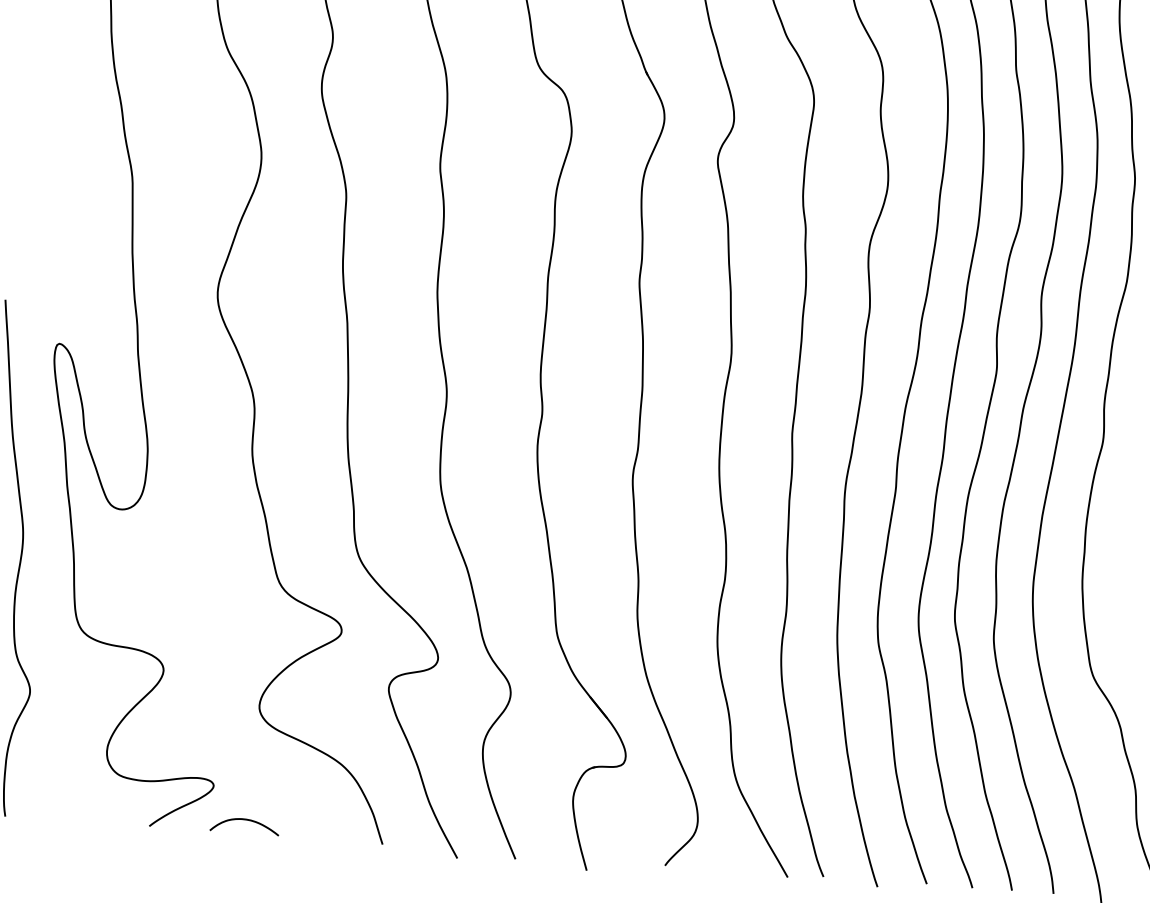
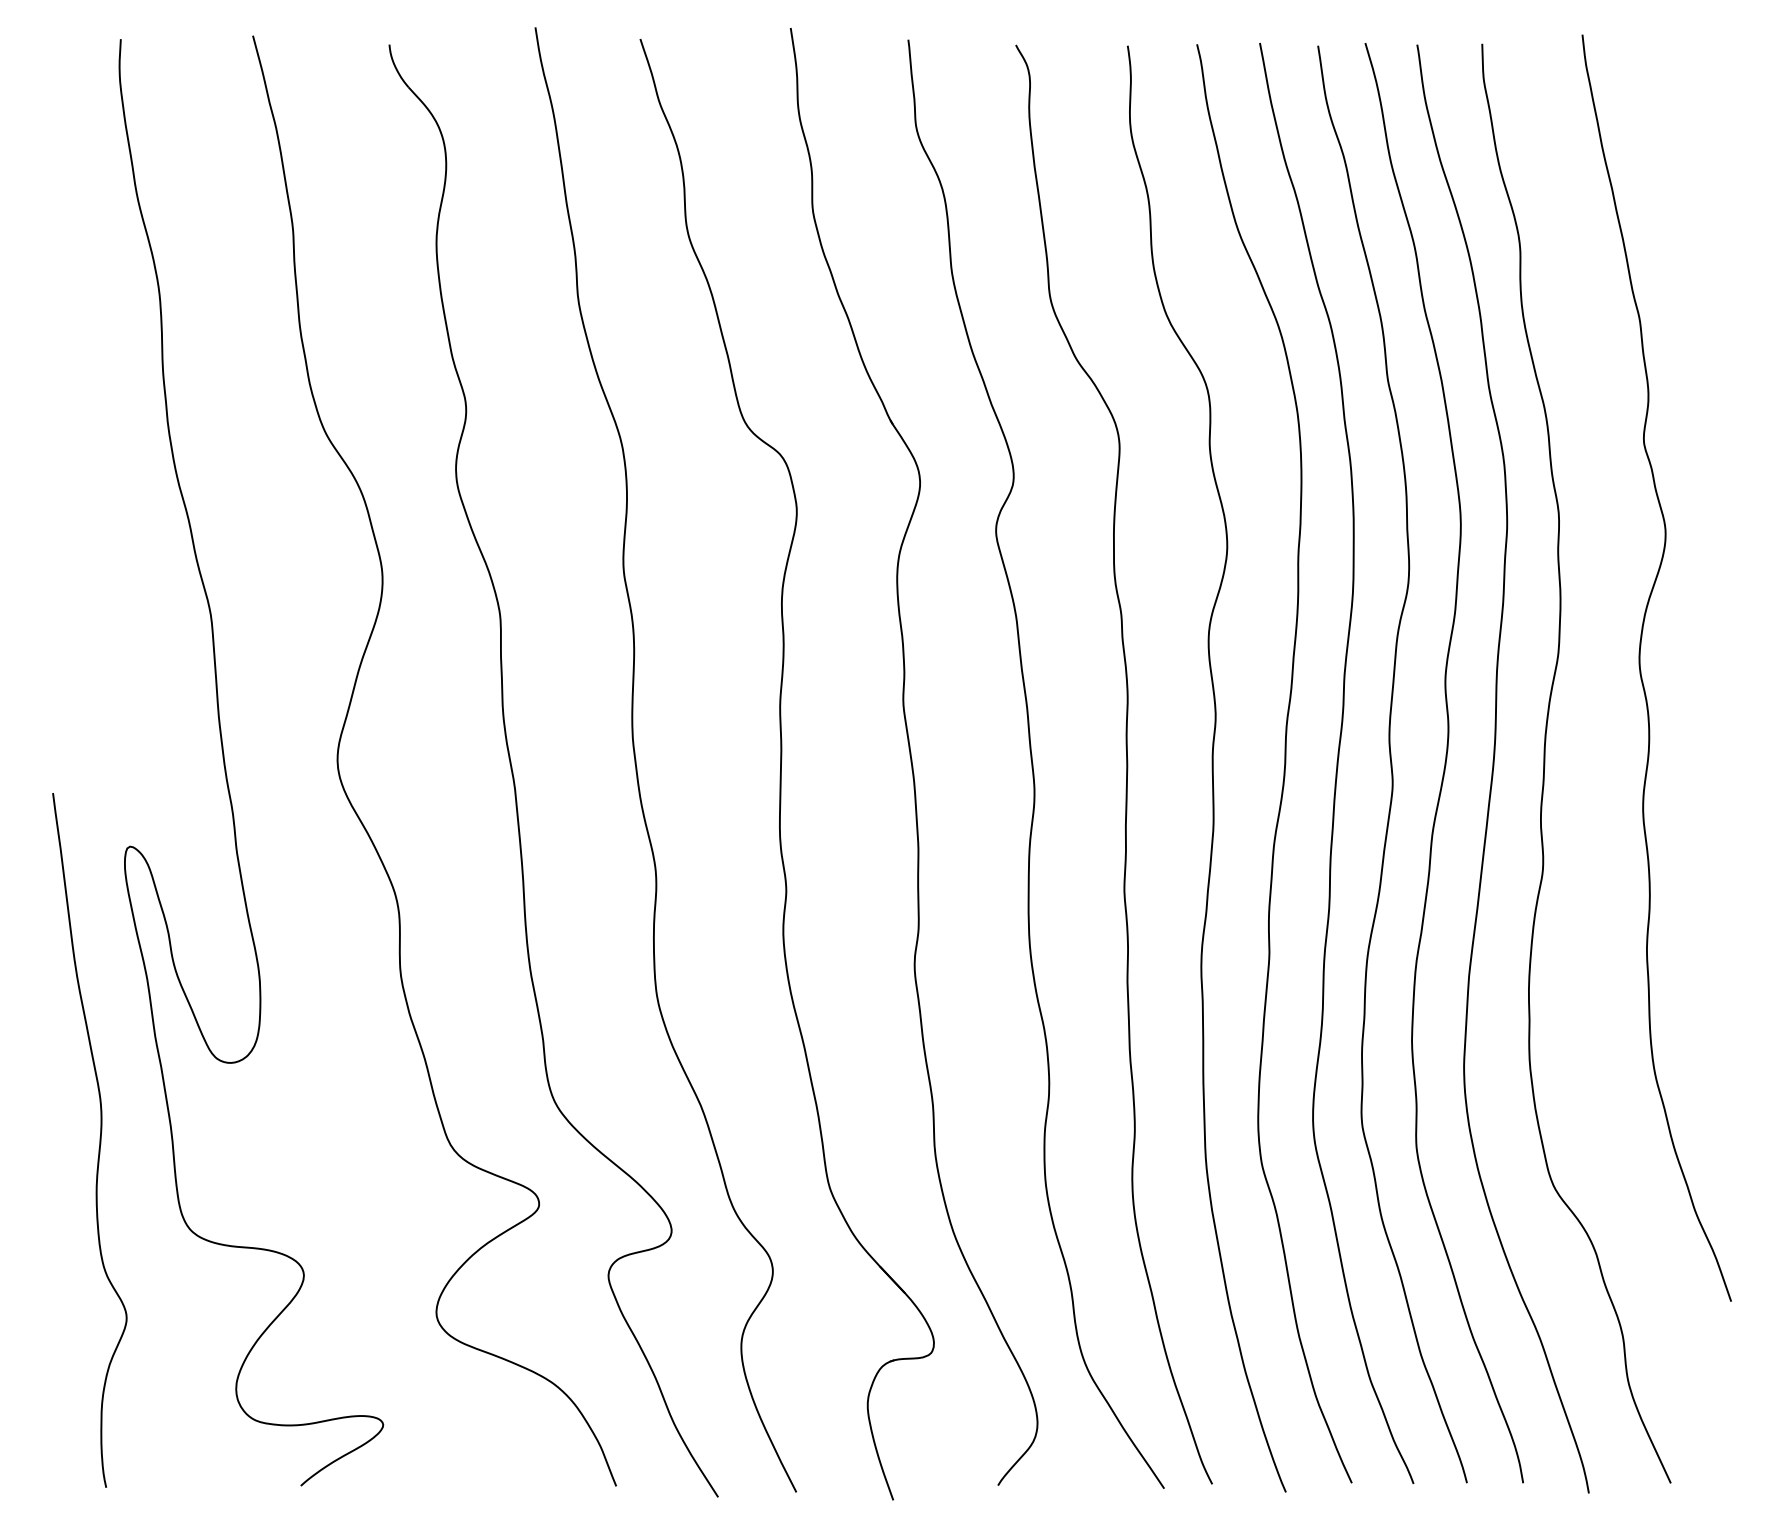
curve: (245, 820) -> (429, 1467), removed

